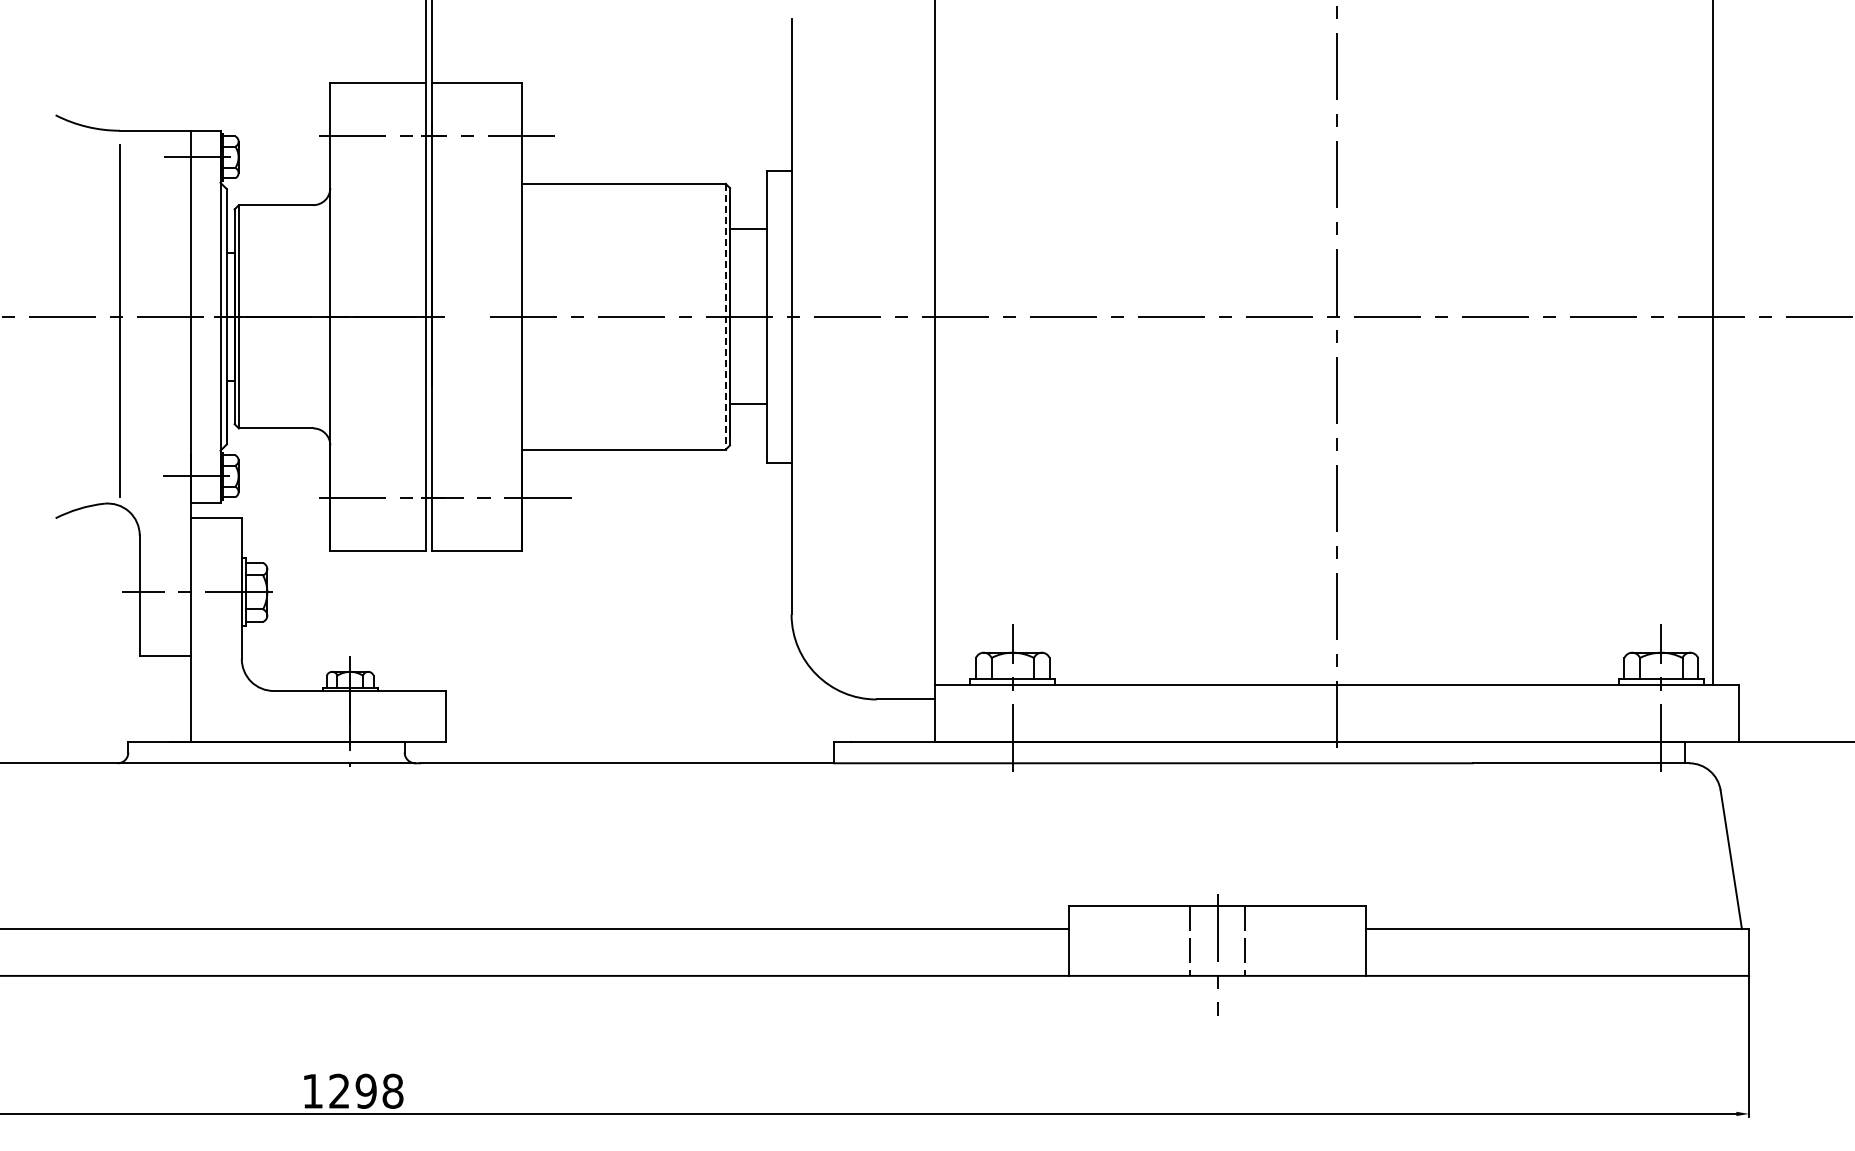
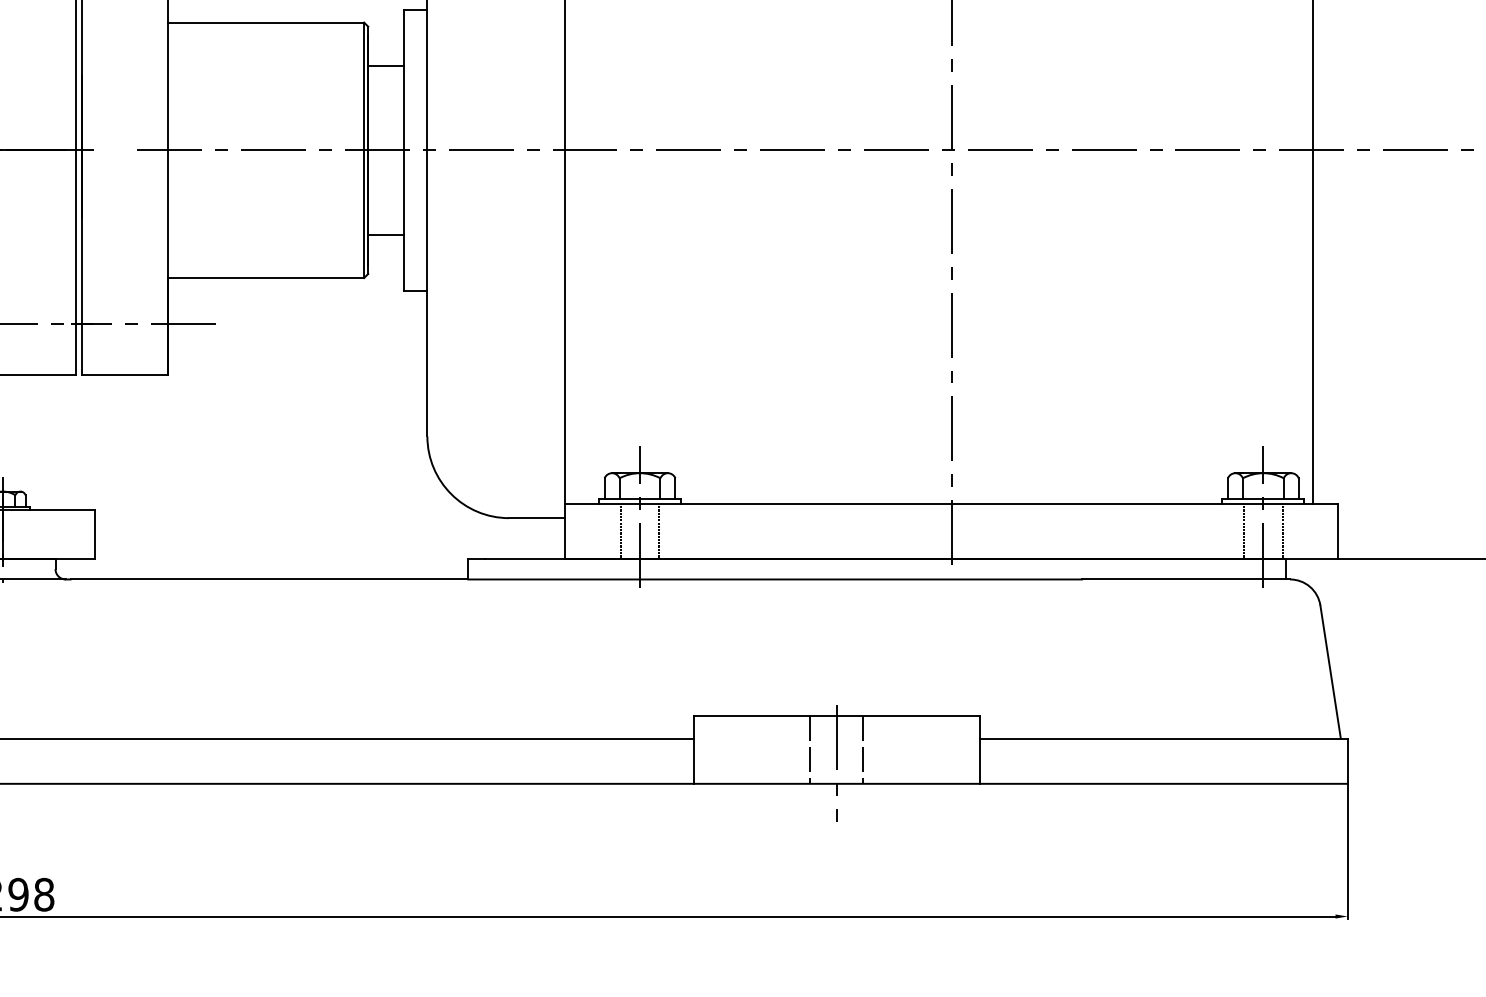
line: (725, 316) -> (363, 150), dashed -> solid
line: (992, 713) -> (620, 531), added
line: (1033, 713) -> (659, 531), added
line: (1641, 713) -> (1244, 531), added
line: (1681, 713) -> (1282, 531), added

